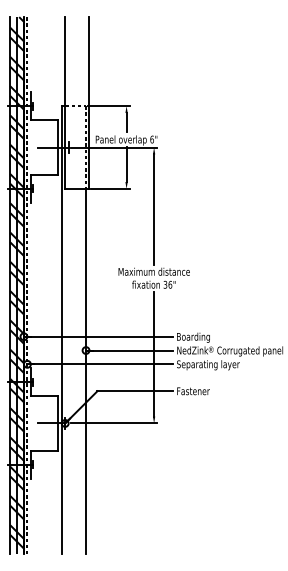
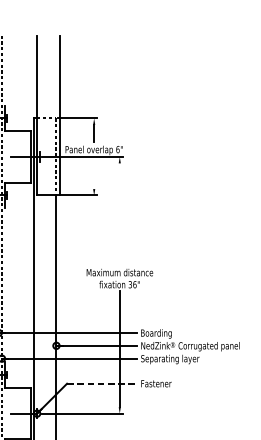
line: (126, 164) -> (94, 172), removed
line: (154, 209) -> (120, 214), removed
line: (135, 391) -> (102, 383), solid -> dashed

